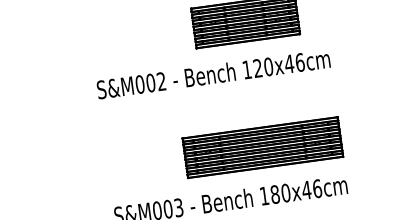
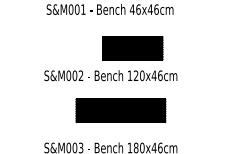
part: (262, 147) -> (120, 110), moved

